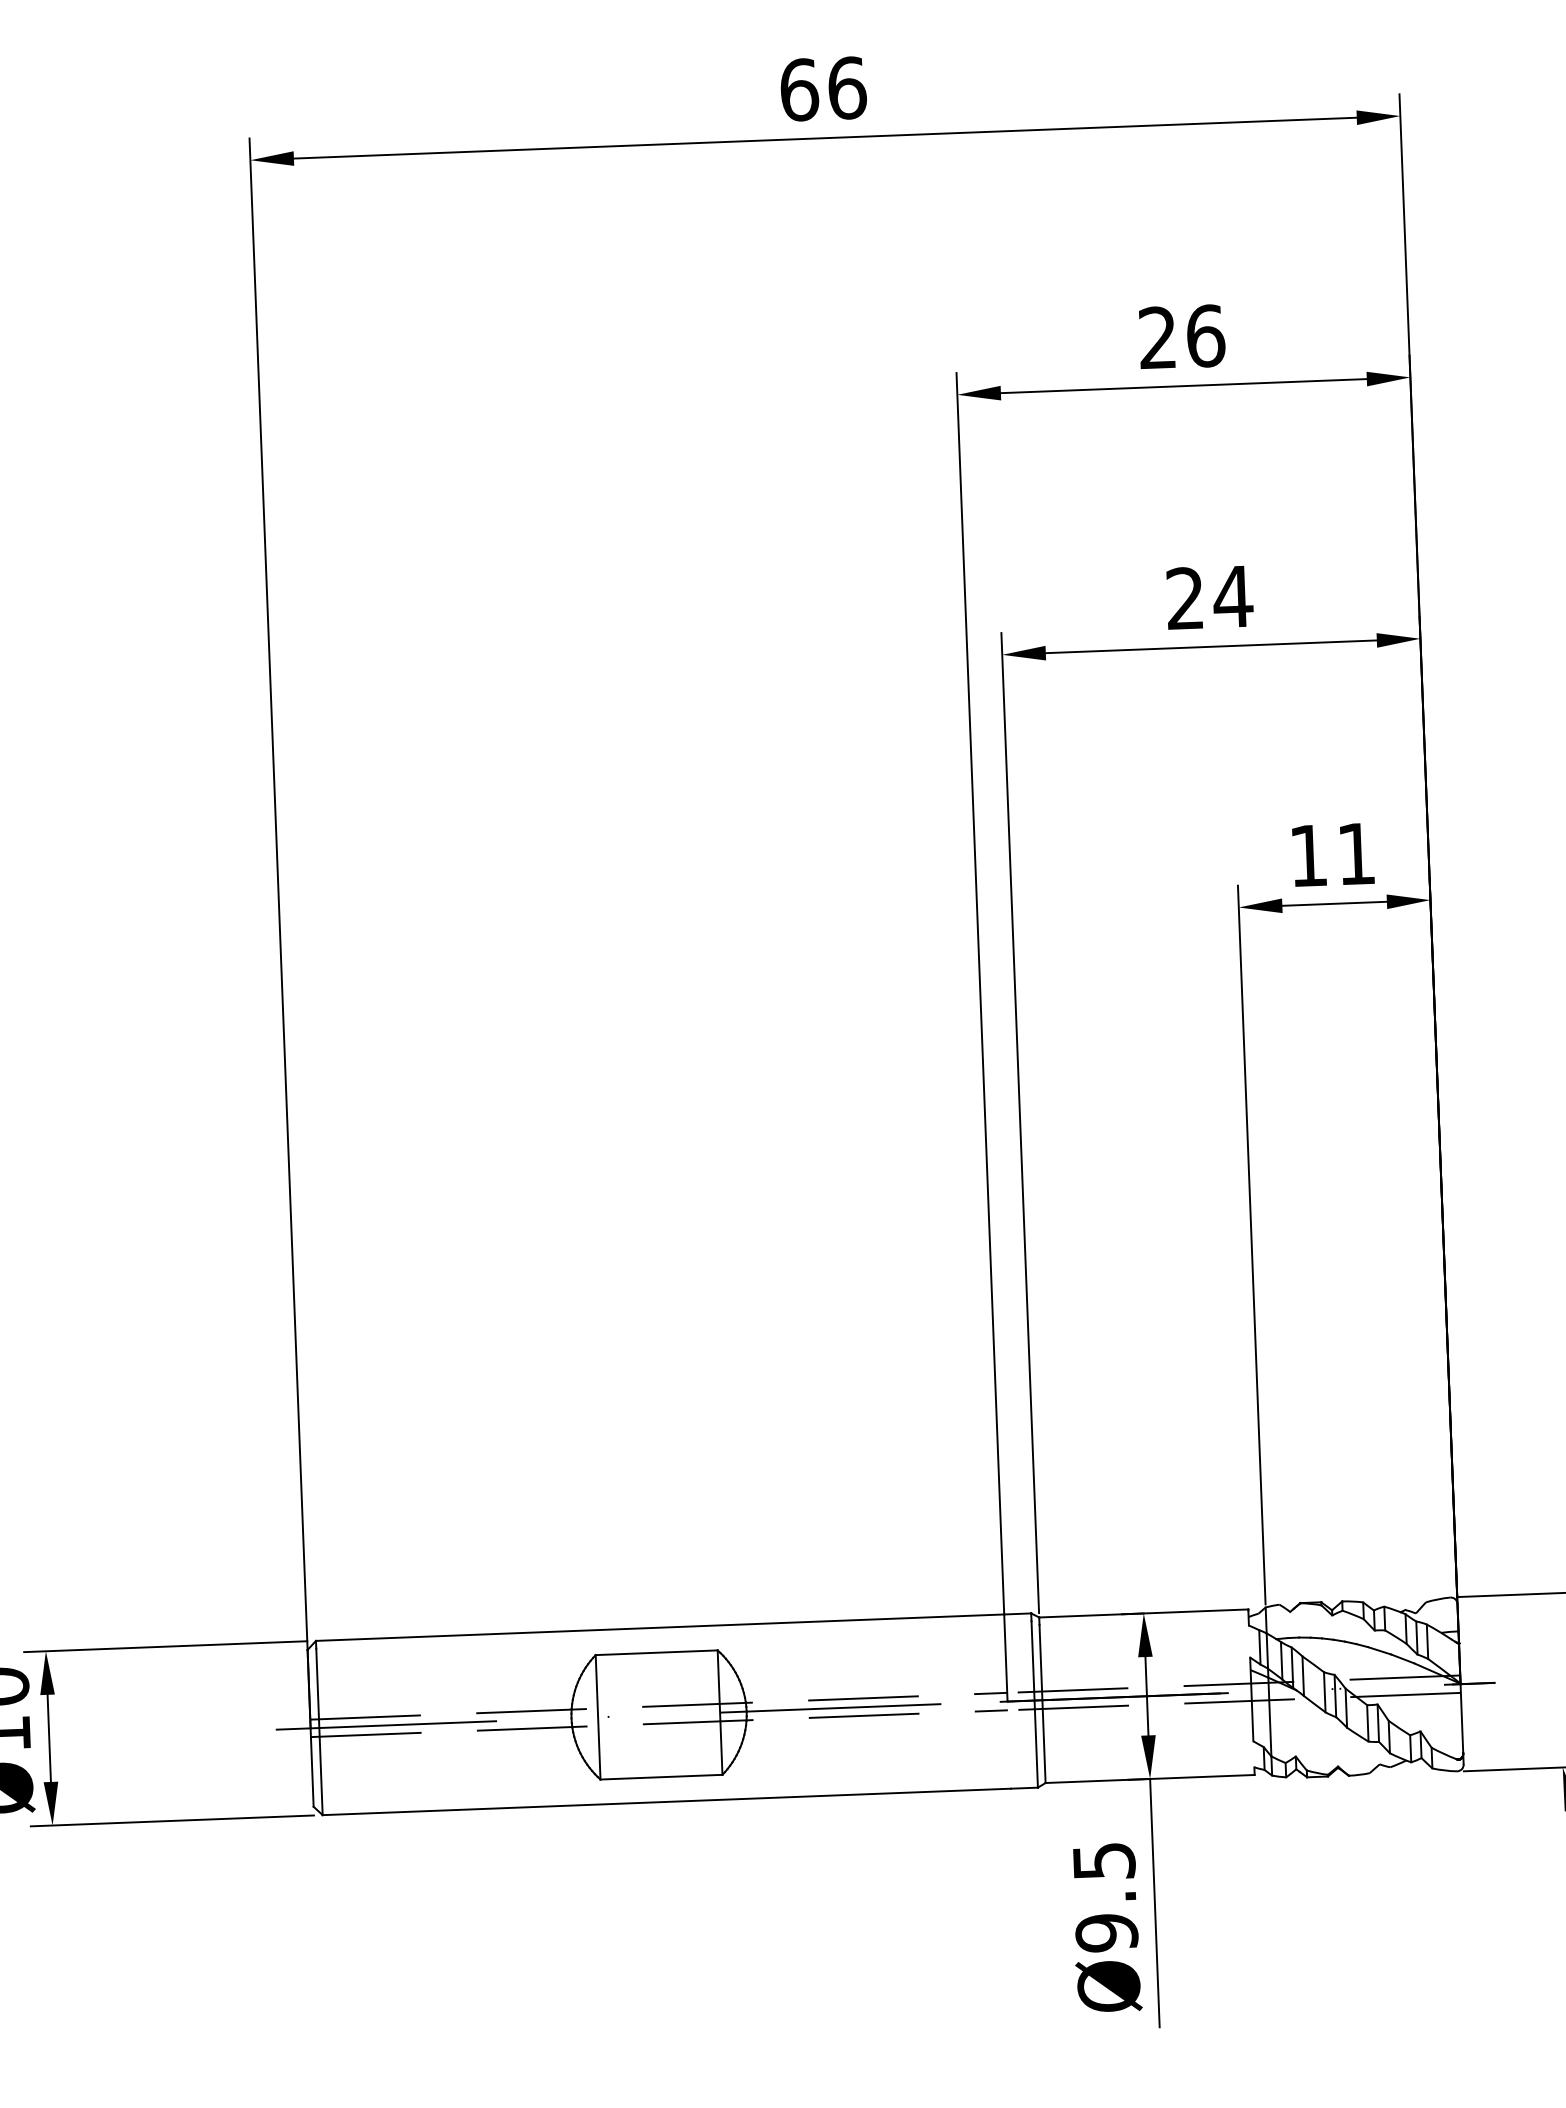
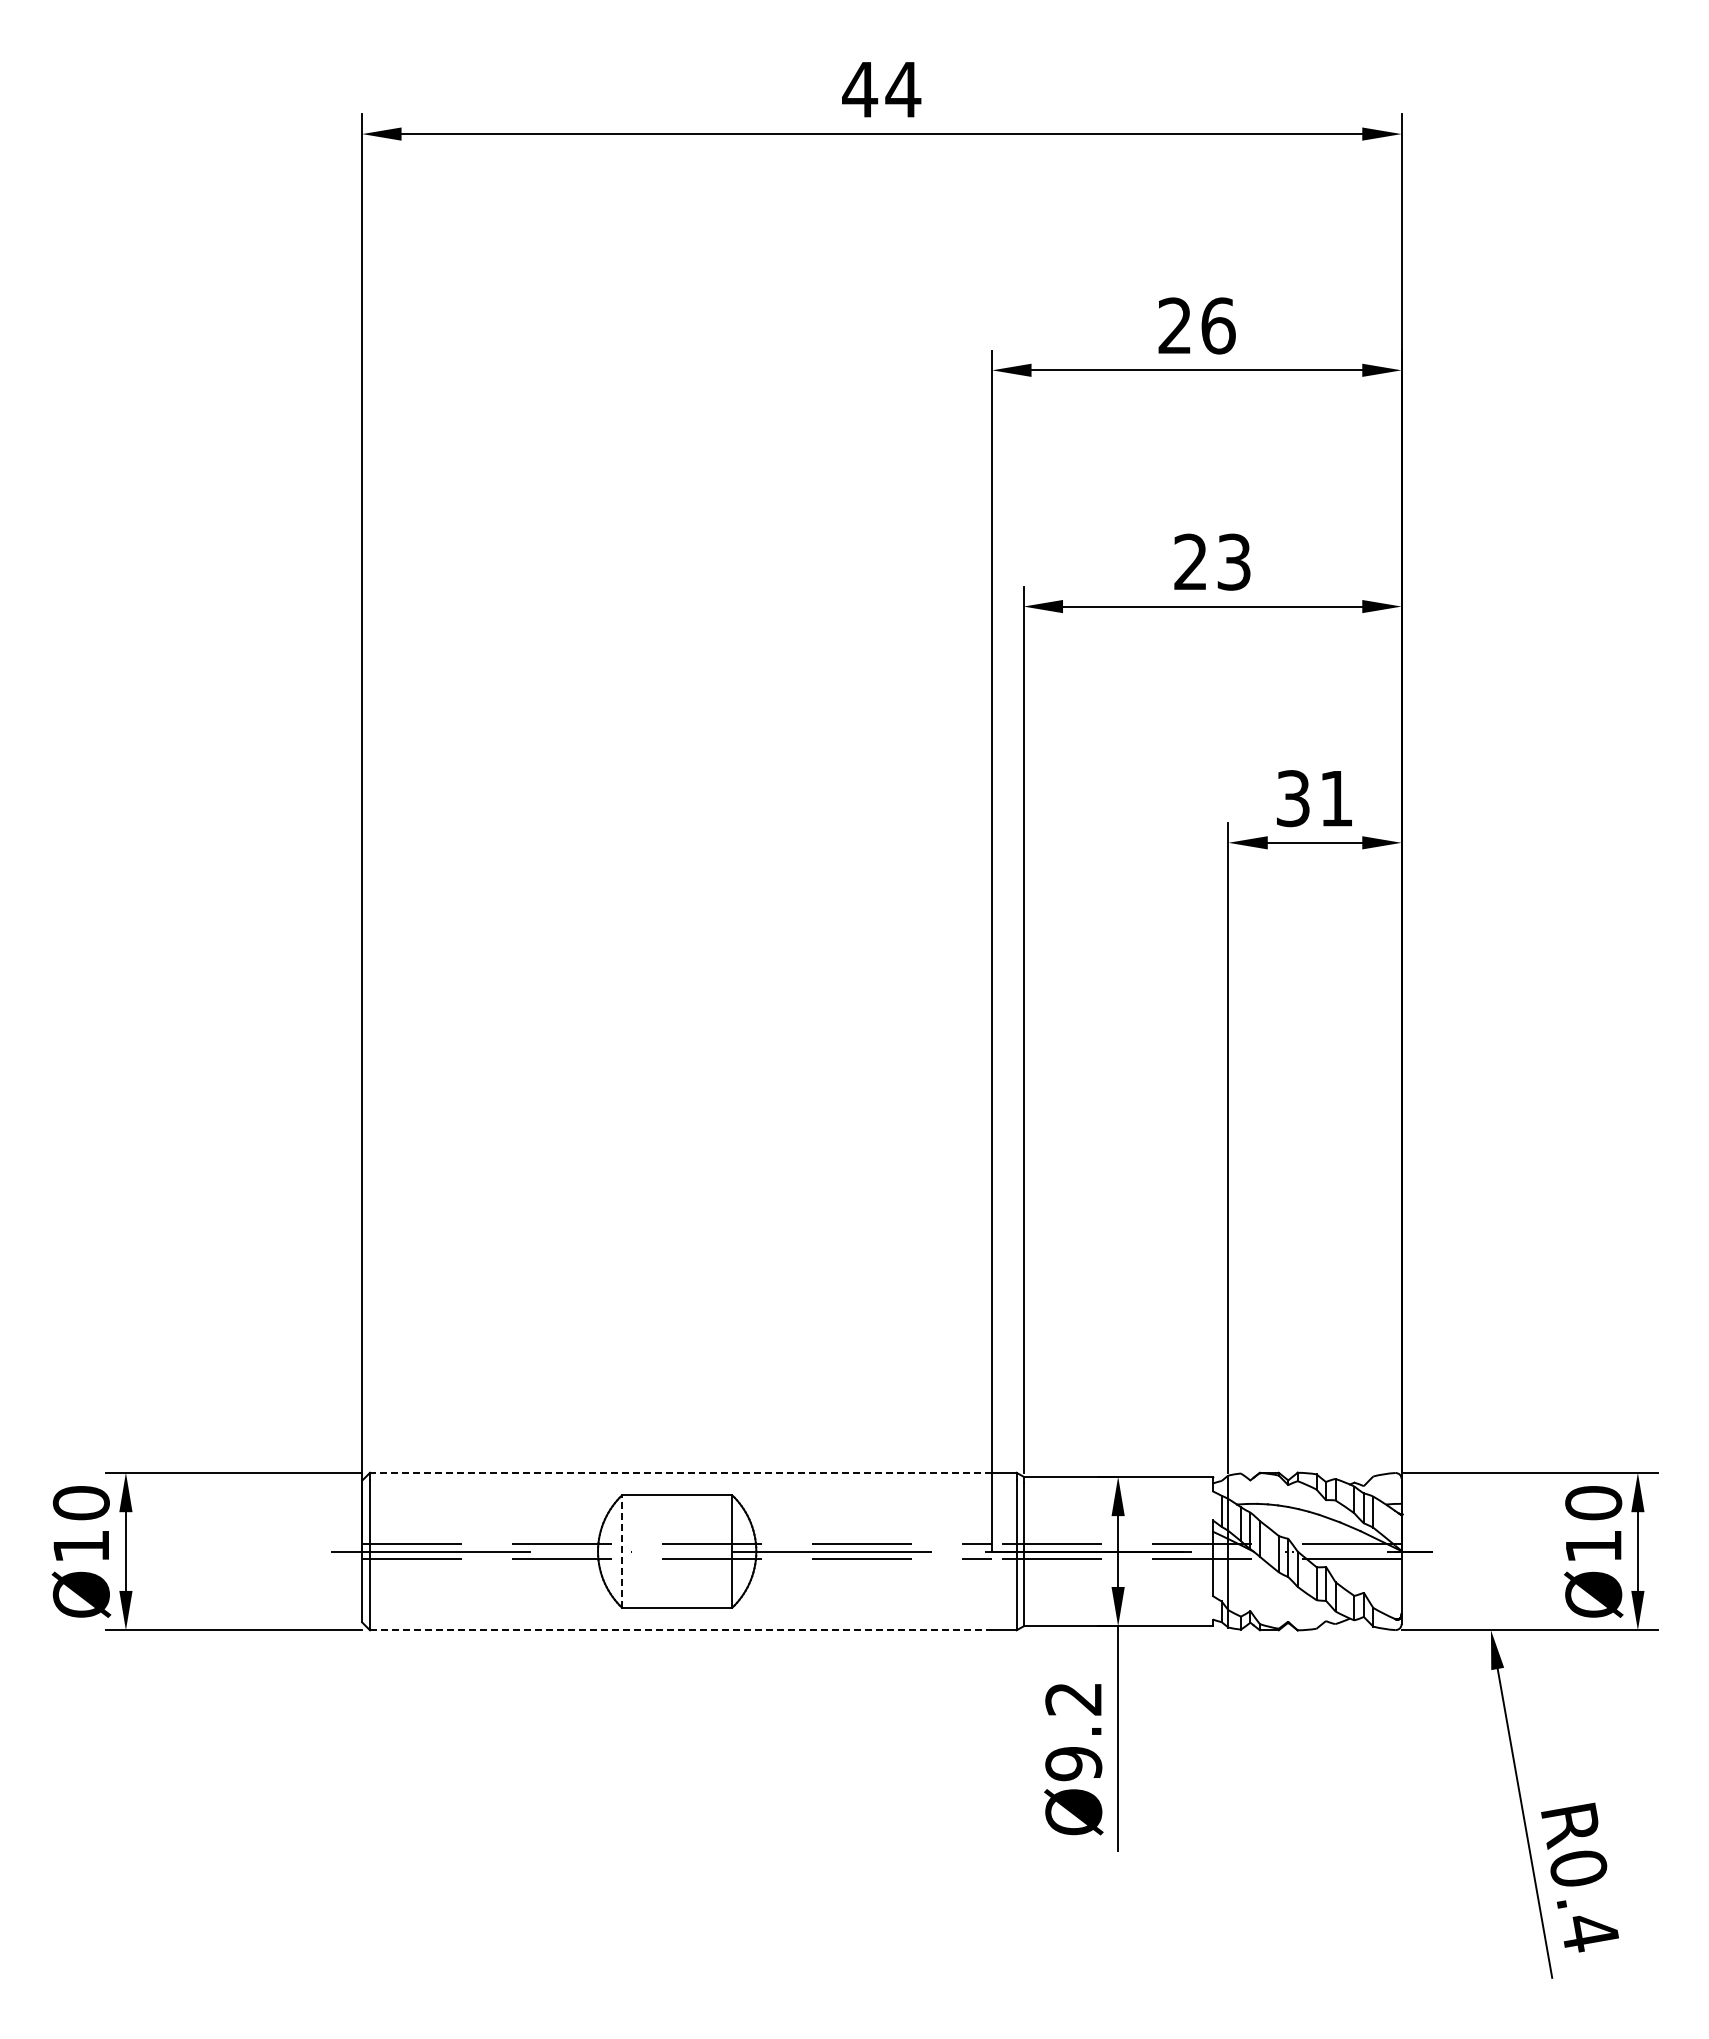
text: (823, 88) -> (881, 89), 66 -> 44
text: (1233, 596) -> (1234, 561), 24 -> 23
text: (1308, 855) -> (1293, 798), 11 -> 31
line: (659, 1627) -> (680, 1472), solid -> dashed
line: (598, 1717) -> (622, 1551), solid -> dashed
line: (667, 1802) -> (681, 1630), solid -> dashed
text: (1103, 1861) -> (1073, 1699), Ø9.5 -> Ø9.2

